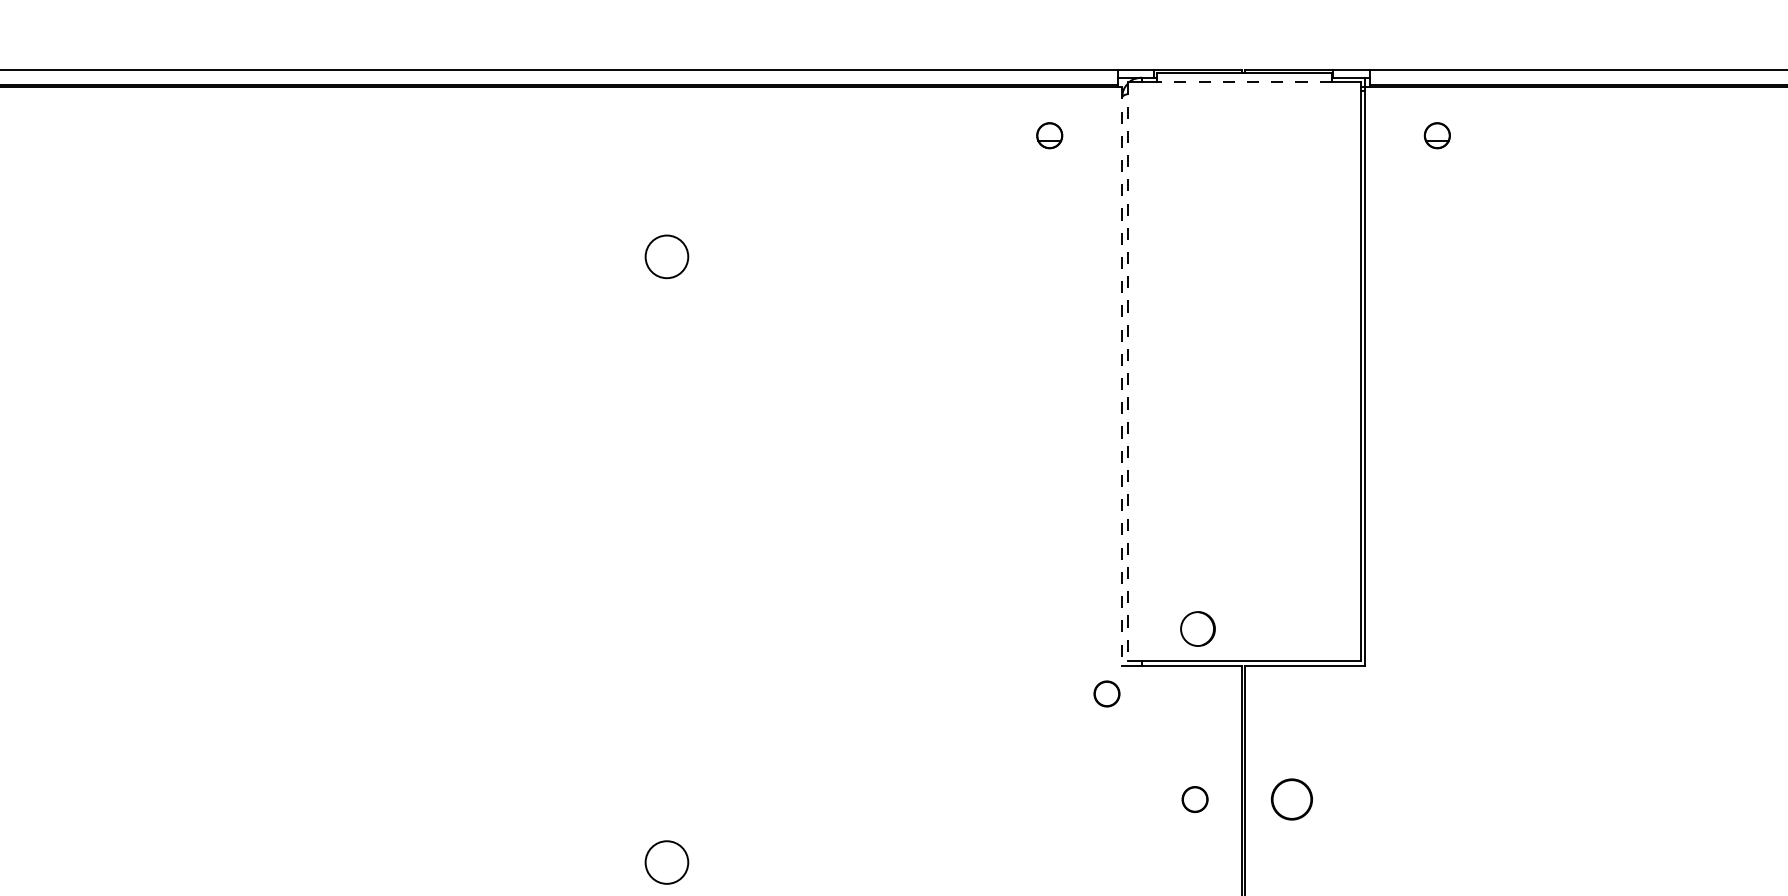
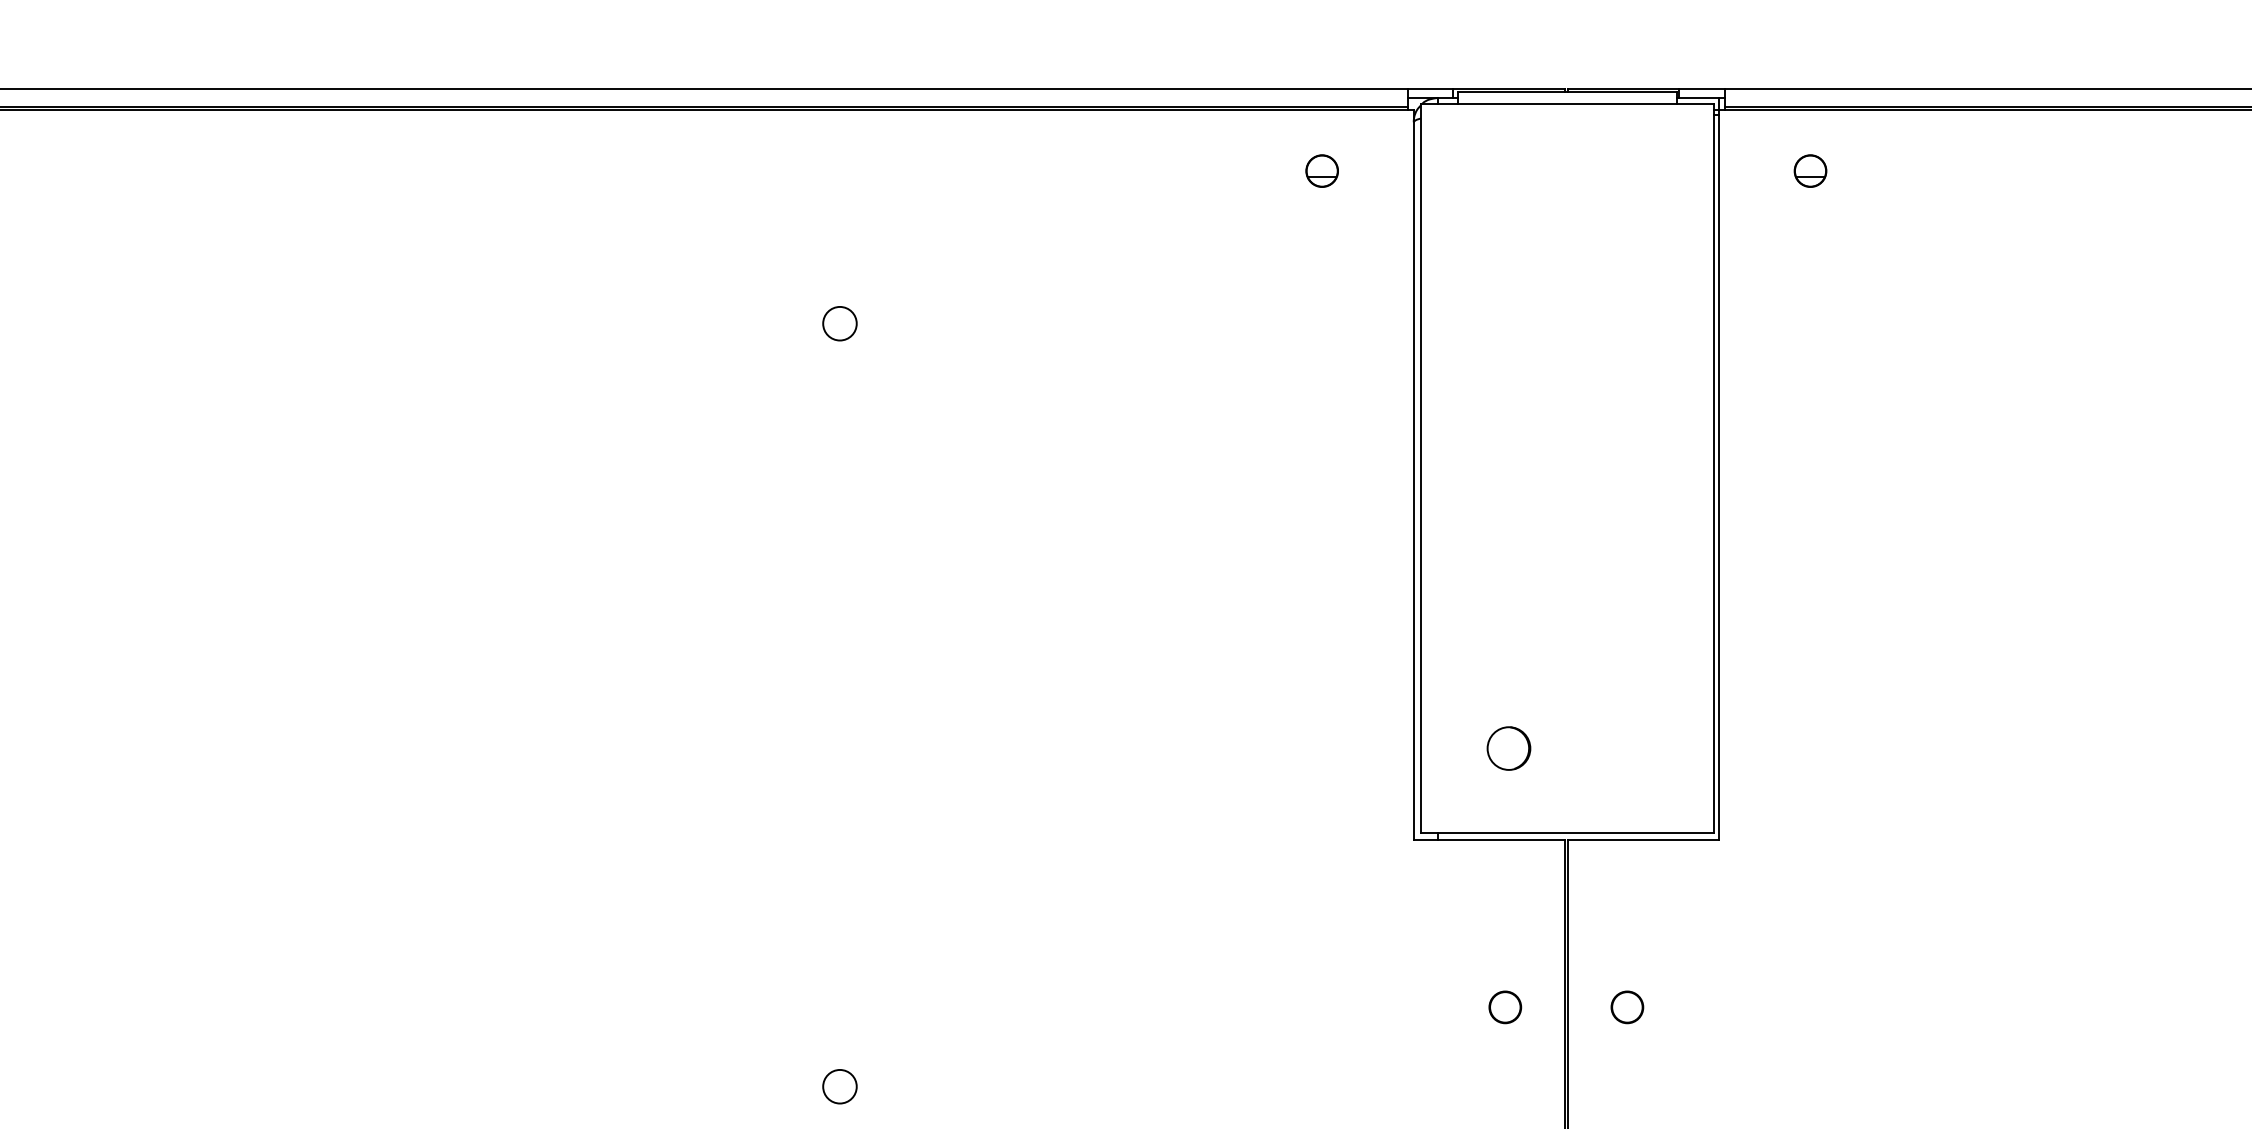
line: (1244, 82) -> (1567, 103), dashed -> solid
circle: (666, 256) -> (839, 323), size x0.62
line: (1128, 371) -> (1421, 468), dashed -> solid
line: (1122, 376) -> (1413, 474), dashed -> solid
part: (1197, 628) -> (1508, 748), moved
part: (1107, 694) -> (1394, 874), removed
part: (1292, 799) -> (1627, 1007), size x0.62
circle: (666, 862) -> (839, 1086), size x0.62

